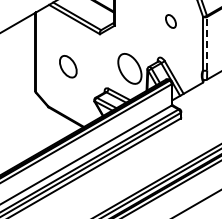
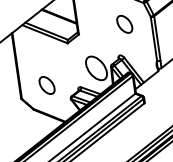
part: (170, 21) -> (124, 24), size x1.67
line: (207, 43) -> (157, 38), dashed -> solid
part: (68, 66) -> (47, 85), moved

